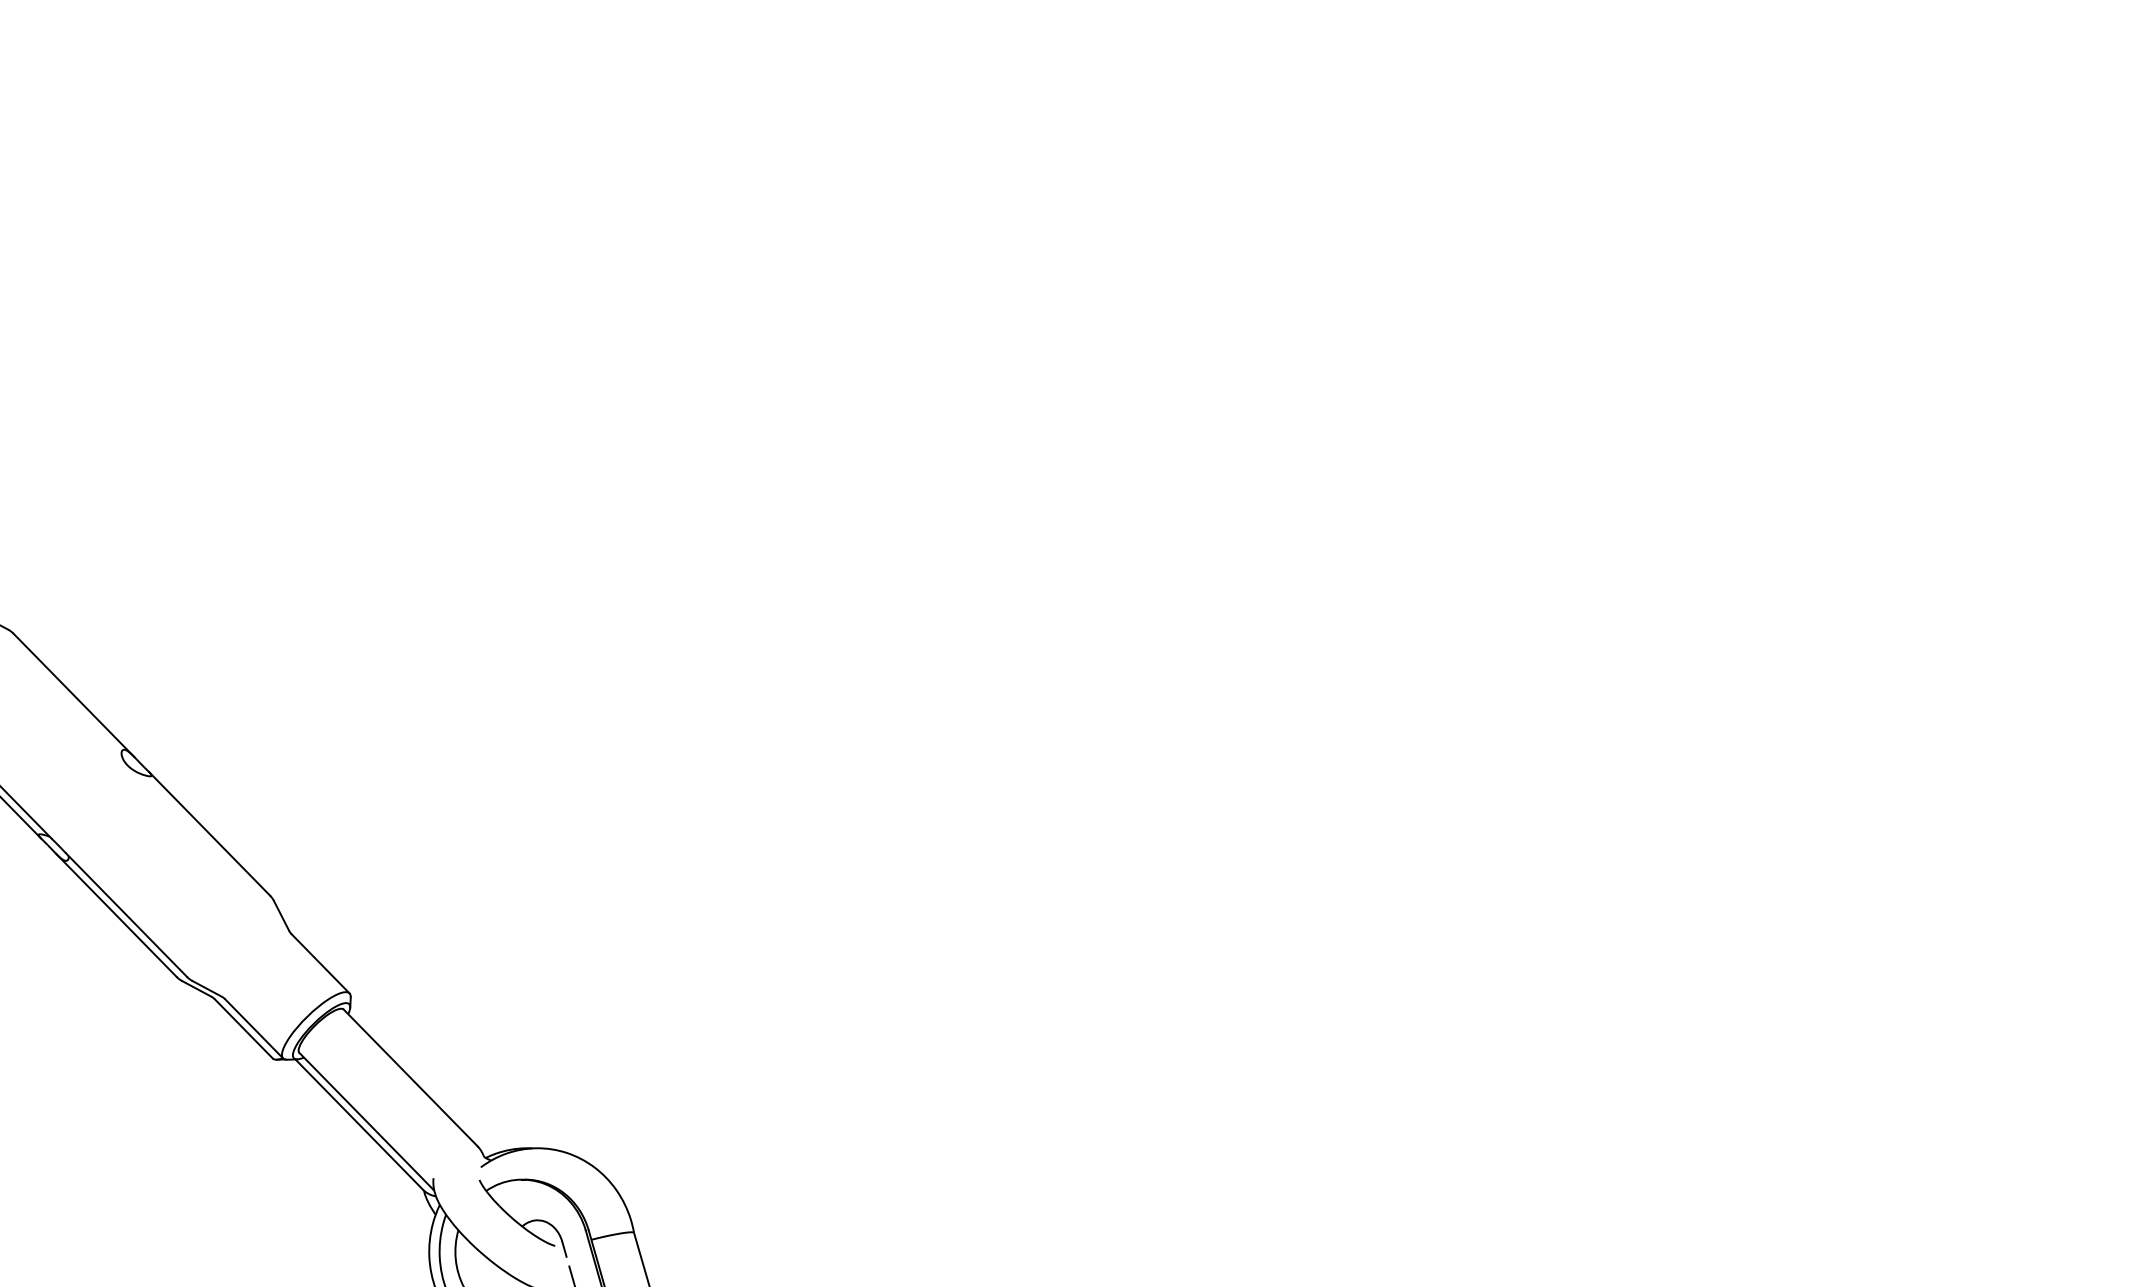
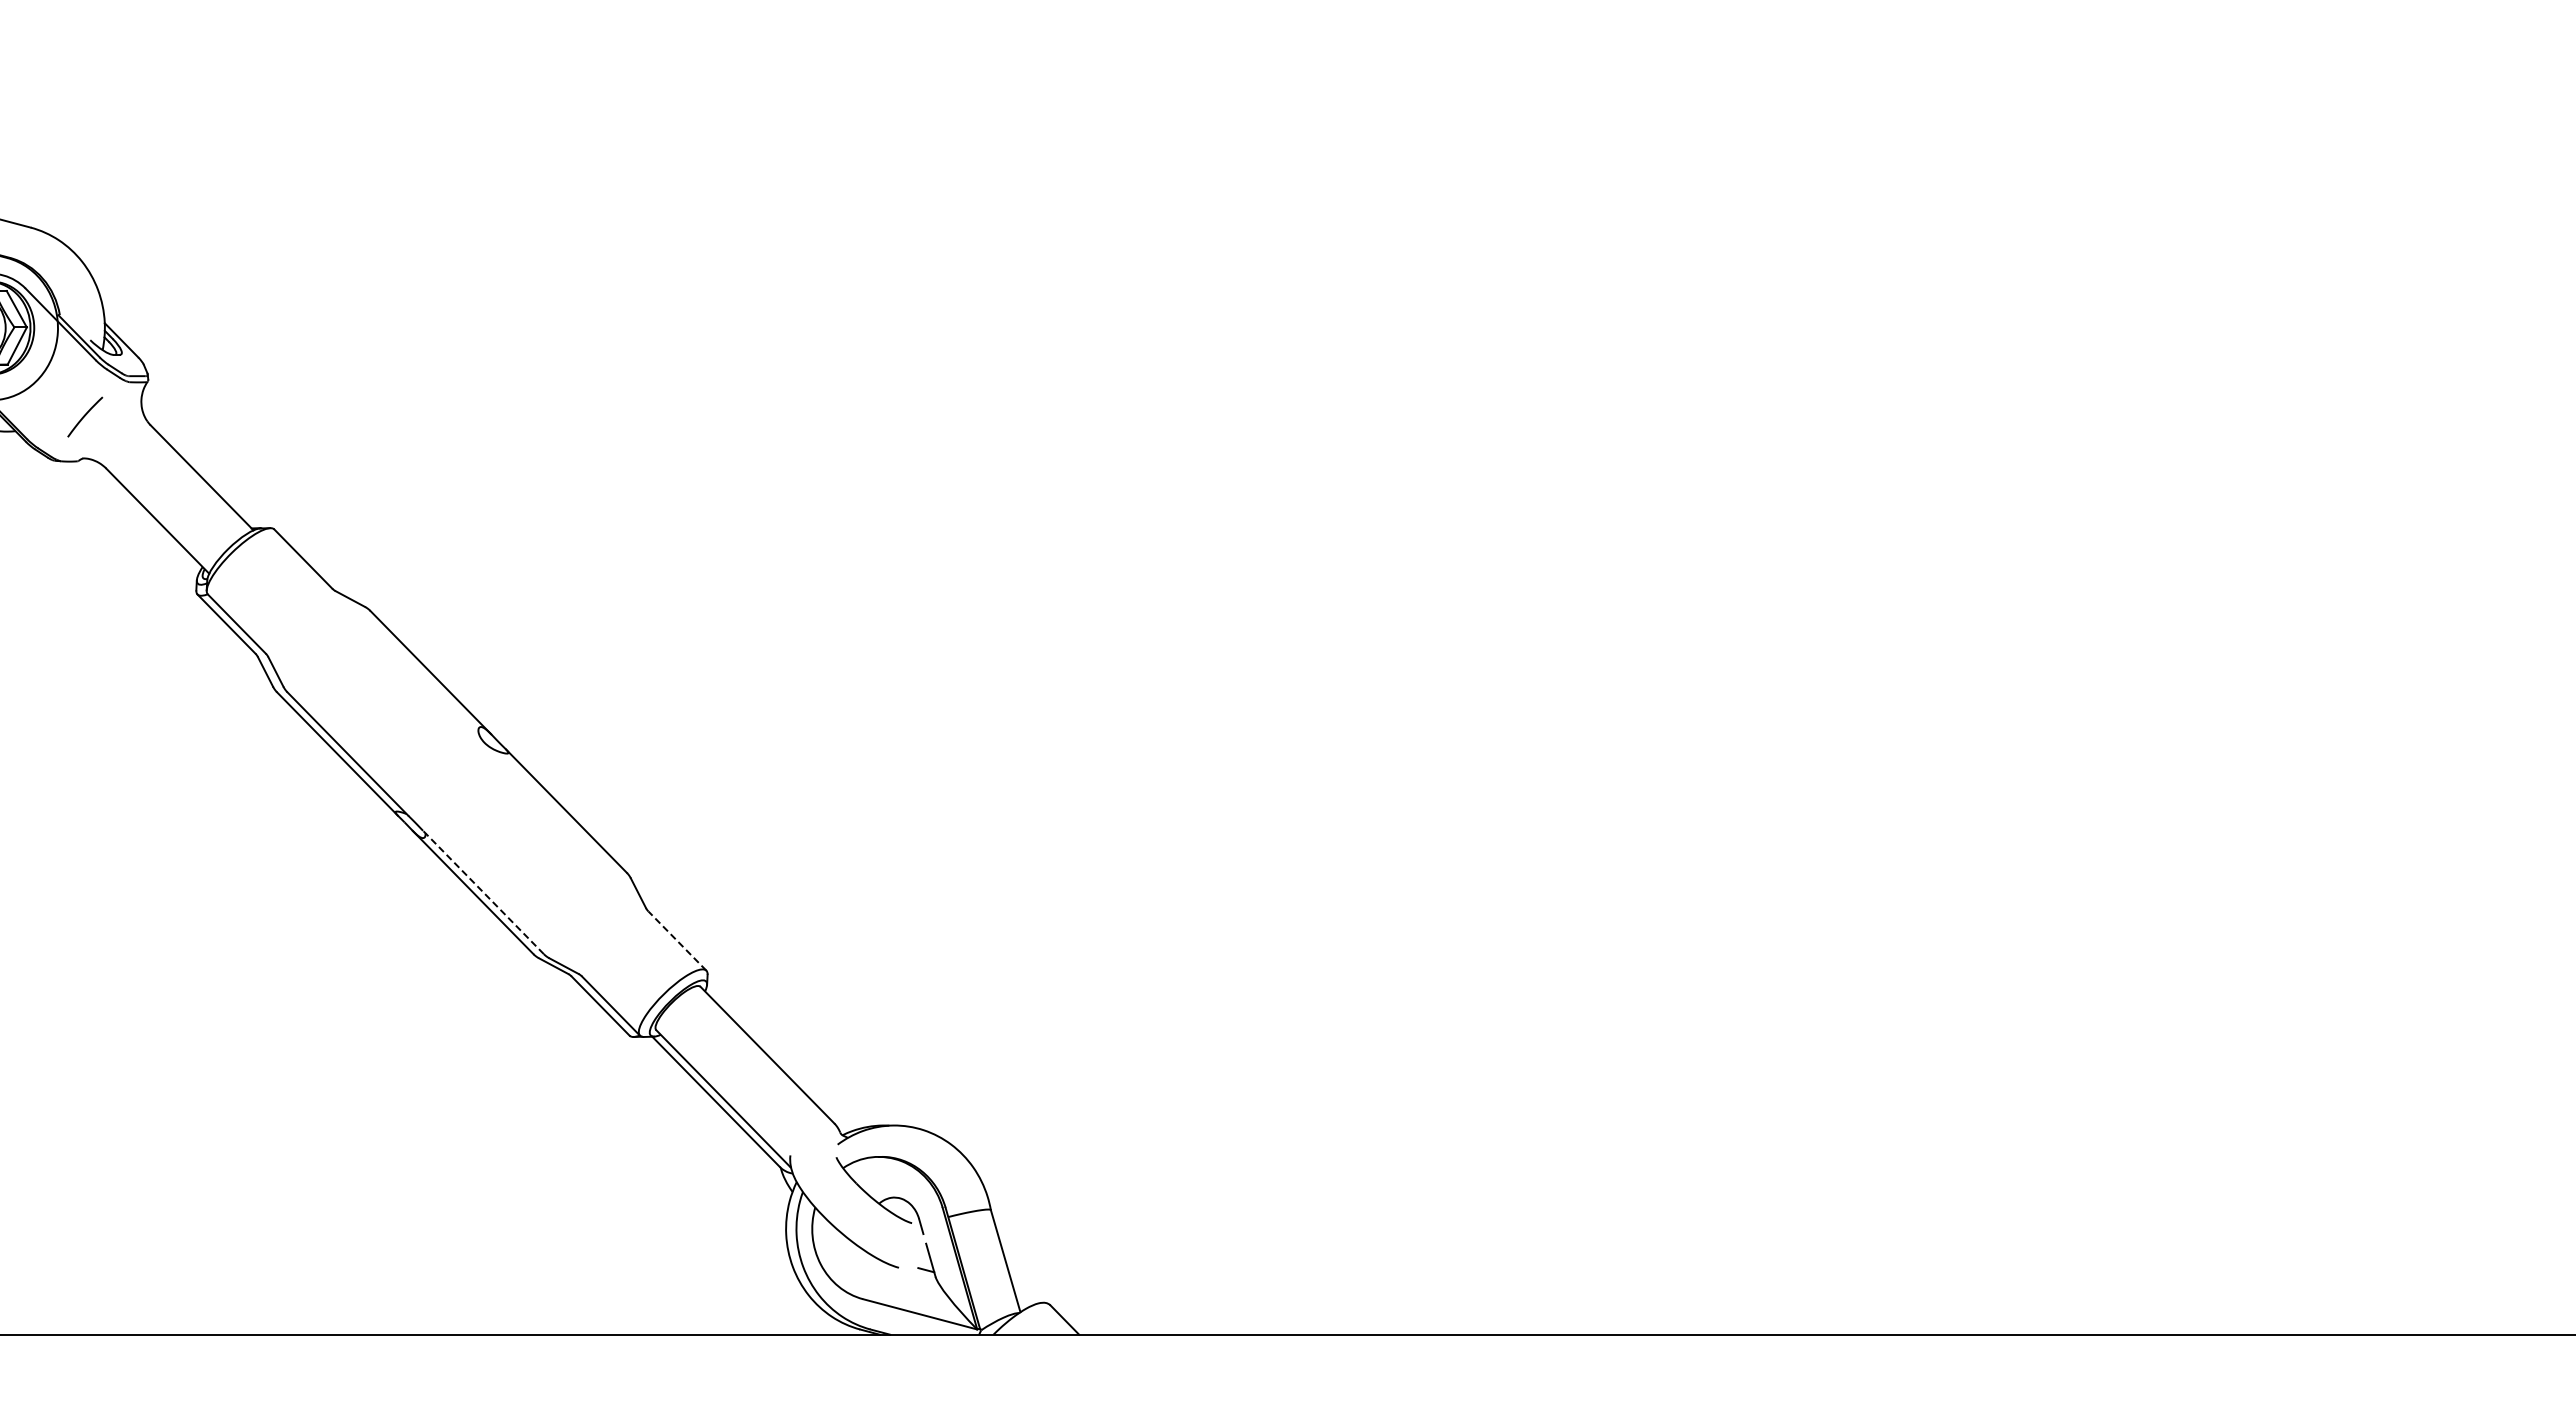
line: (126, 915) -> (483, 892), solid -> dashed
line: (320, 963) -> (677, 940), solid -> dashed

